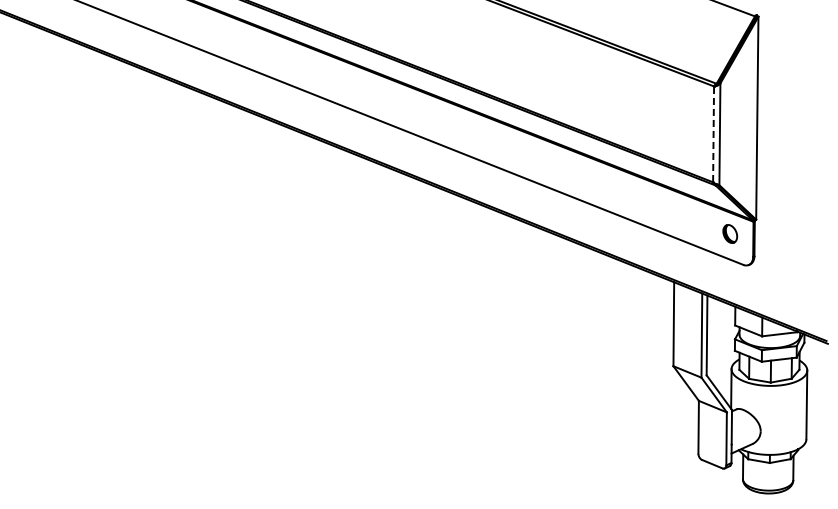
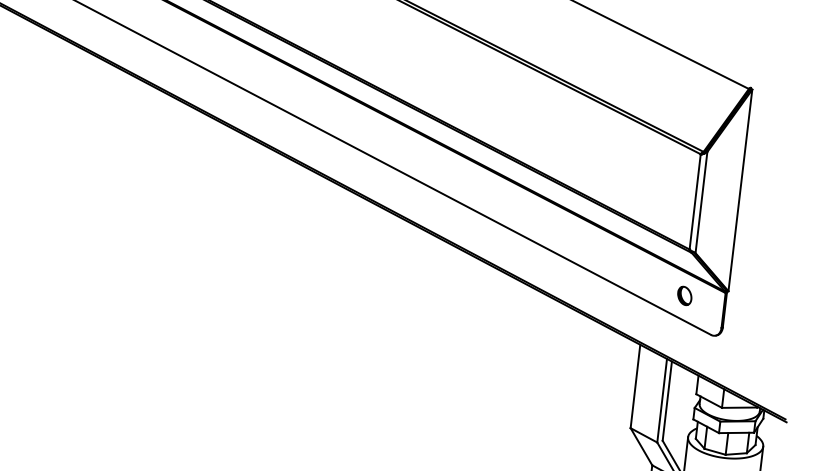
line: (713, 134) -> (695, 202), dashed -> solid
part: (730, 233) -> (685, 295), moved

